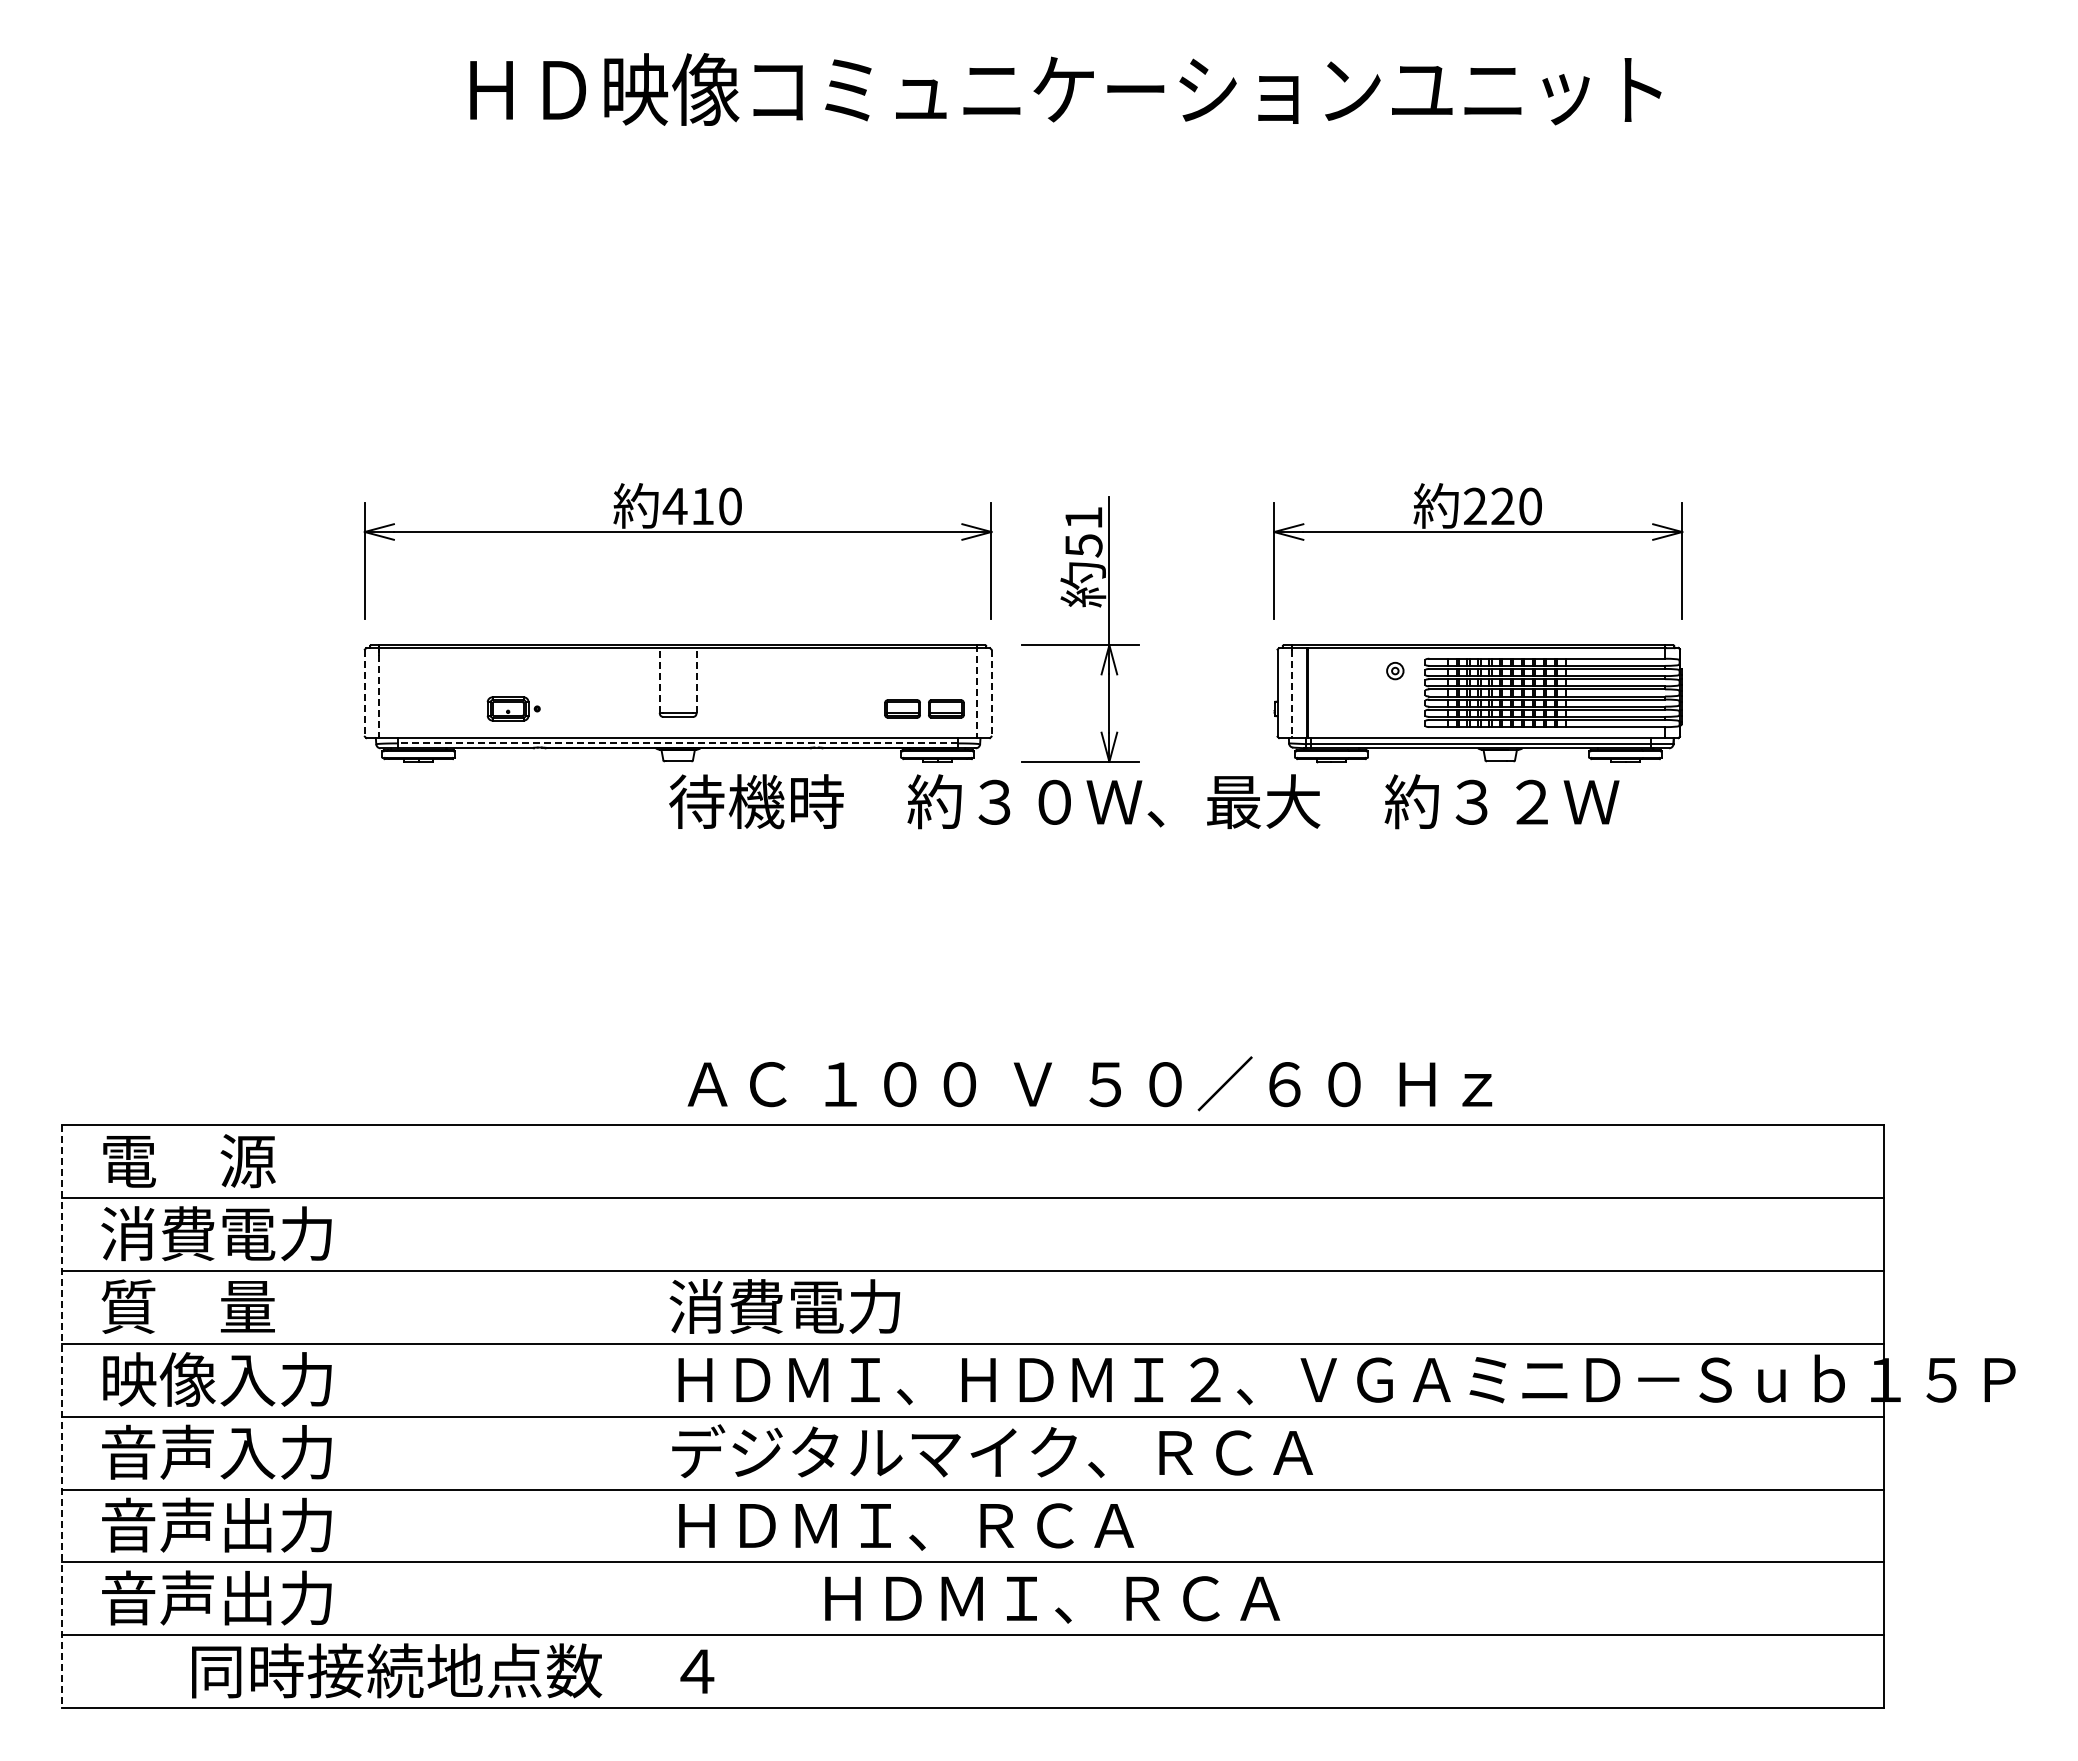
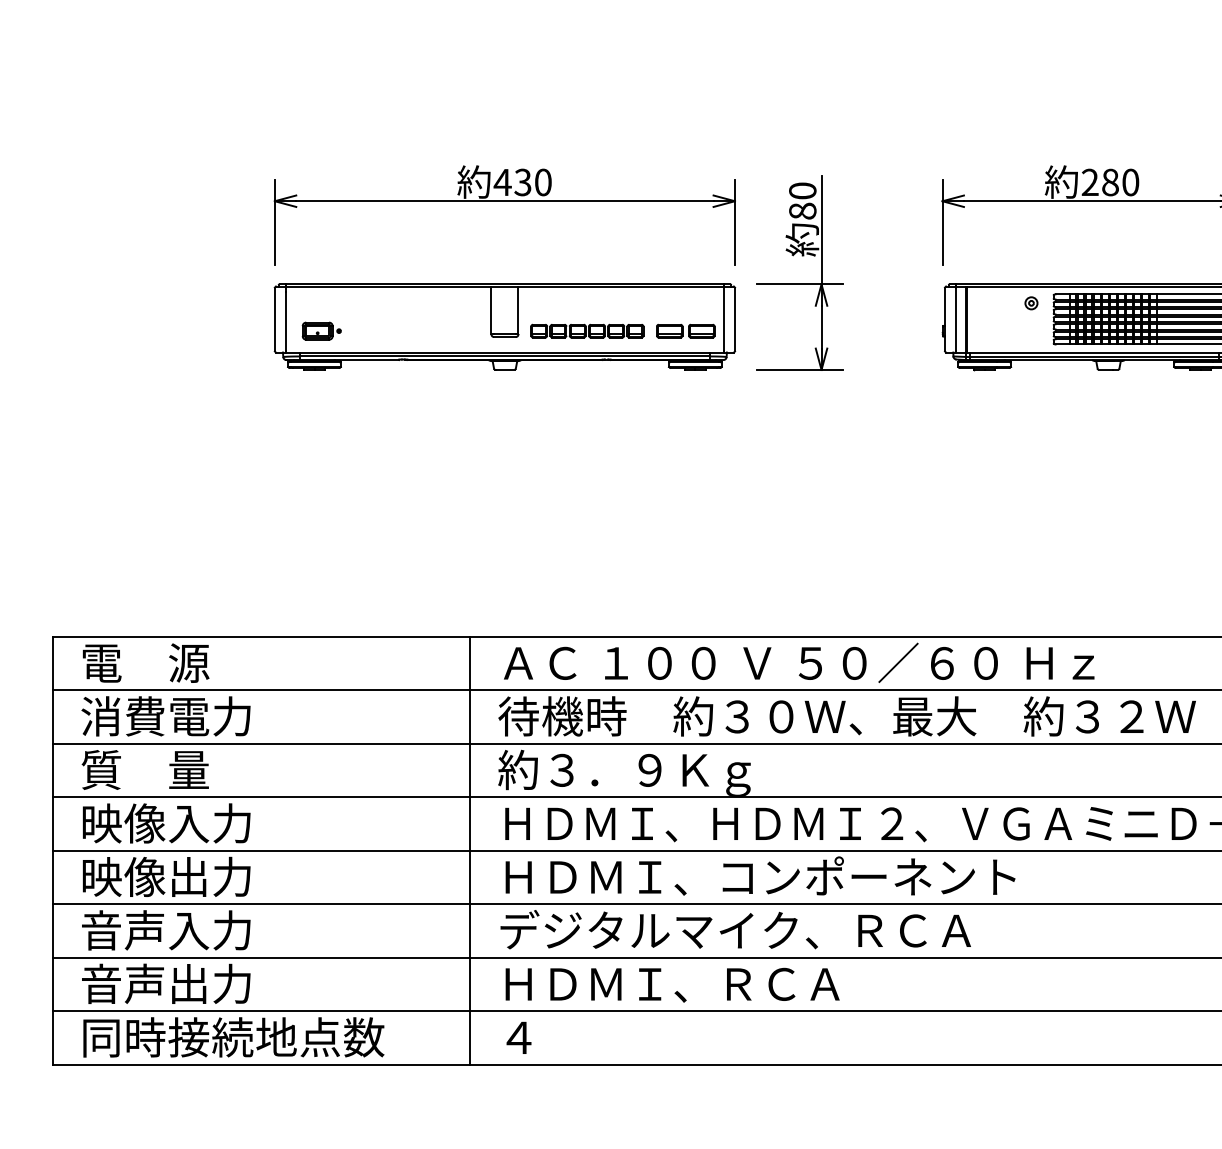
text: (701, 506) -> (522, 182), 410 -> 430
text: (1502, 506) -> (1110, 182), 220 -> 280
text: (1083, 531) -> (802, 200), 51 -> 80
line: (659, 679) -> (491, 309), dashed -> solid
line: (696, 679) -> (518, 309), dashed -> solid
line: (976, 690) -> (723, 317), dashed -> solid
line: (364, 693) -> (274, 319), dashed -> solid
line: (991, 693) -> (734, 319), dashed -> solid
line: (1292, 693) -> (955, 319), dashed -> solid
line: (379, 696) -> (285, 322), dashed -> solid
part: (513, 708) -> (321, 330), moved
part: (790, 708) -> (587, 330), added
line: (678, 743) -> (505, 356), dashed -> solid
text: (1144, 801) -> (847, 716), moved
text: (1089, 1083) -> (798, 662), moved
text: (840, 1310) -> (624, 772), 消費電力 -> 約３．９Ｋｇ
line: (630, 1416) -> (469, 850), added
line: (62, 1417) -> (52, 851), dashed -> solid
text: (188, 1451) -> (145, 876), 音声入力 -> 映像出力
text: (1022, 1451) -> (757, 876), デジタルマイク、ＲＣＡ -> ＨＤＭＩ、コンポーネント
text: (992, 1523) -> (735, 929), ＨＤＭＩ、ＲＣＡ -> デジタルマイク、ＲＣＡ
text: (247, 1525) -> (188, 930), 音声出力 -> 音声入力
text: (1052, 1599) -> (672, 984), moved
text: (397, 1670) -> (234, 1037), moved

